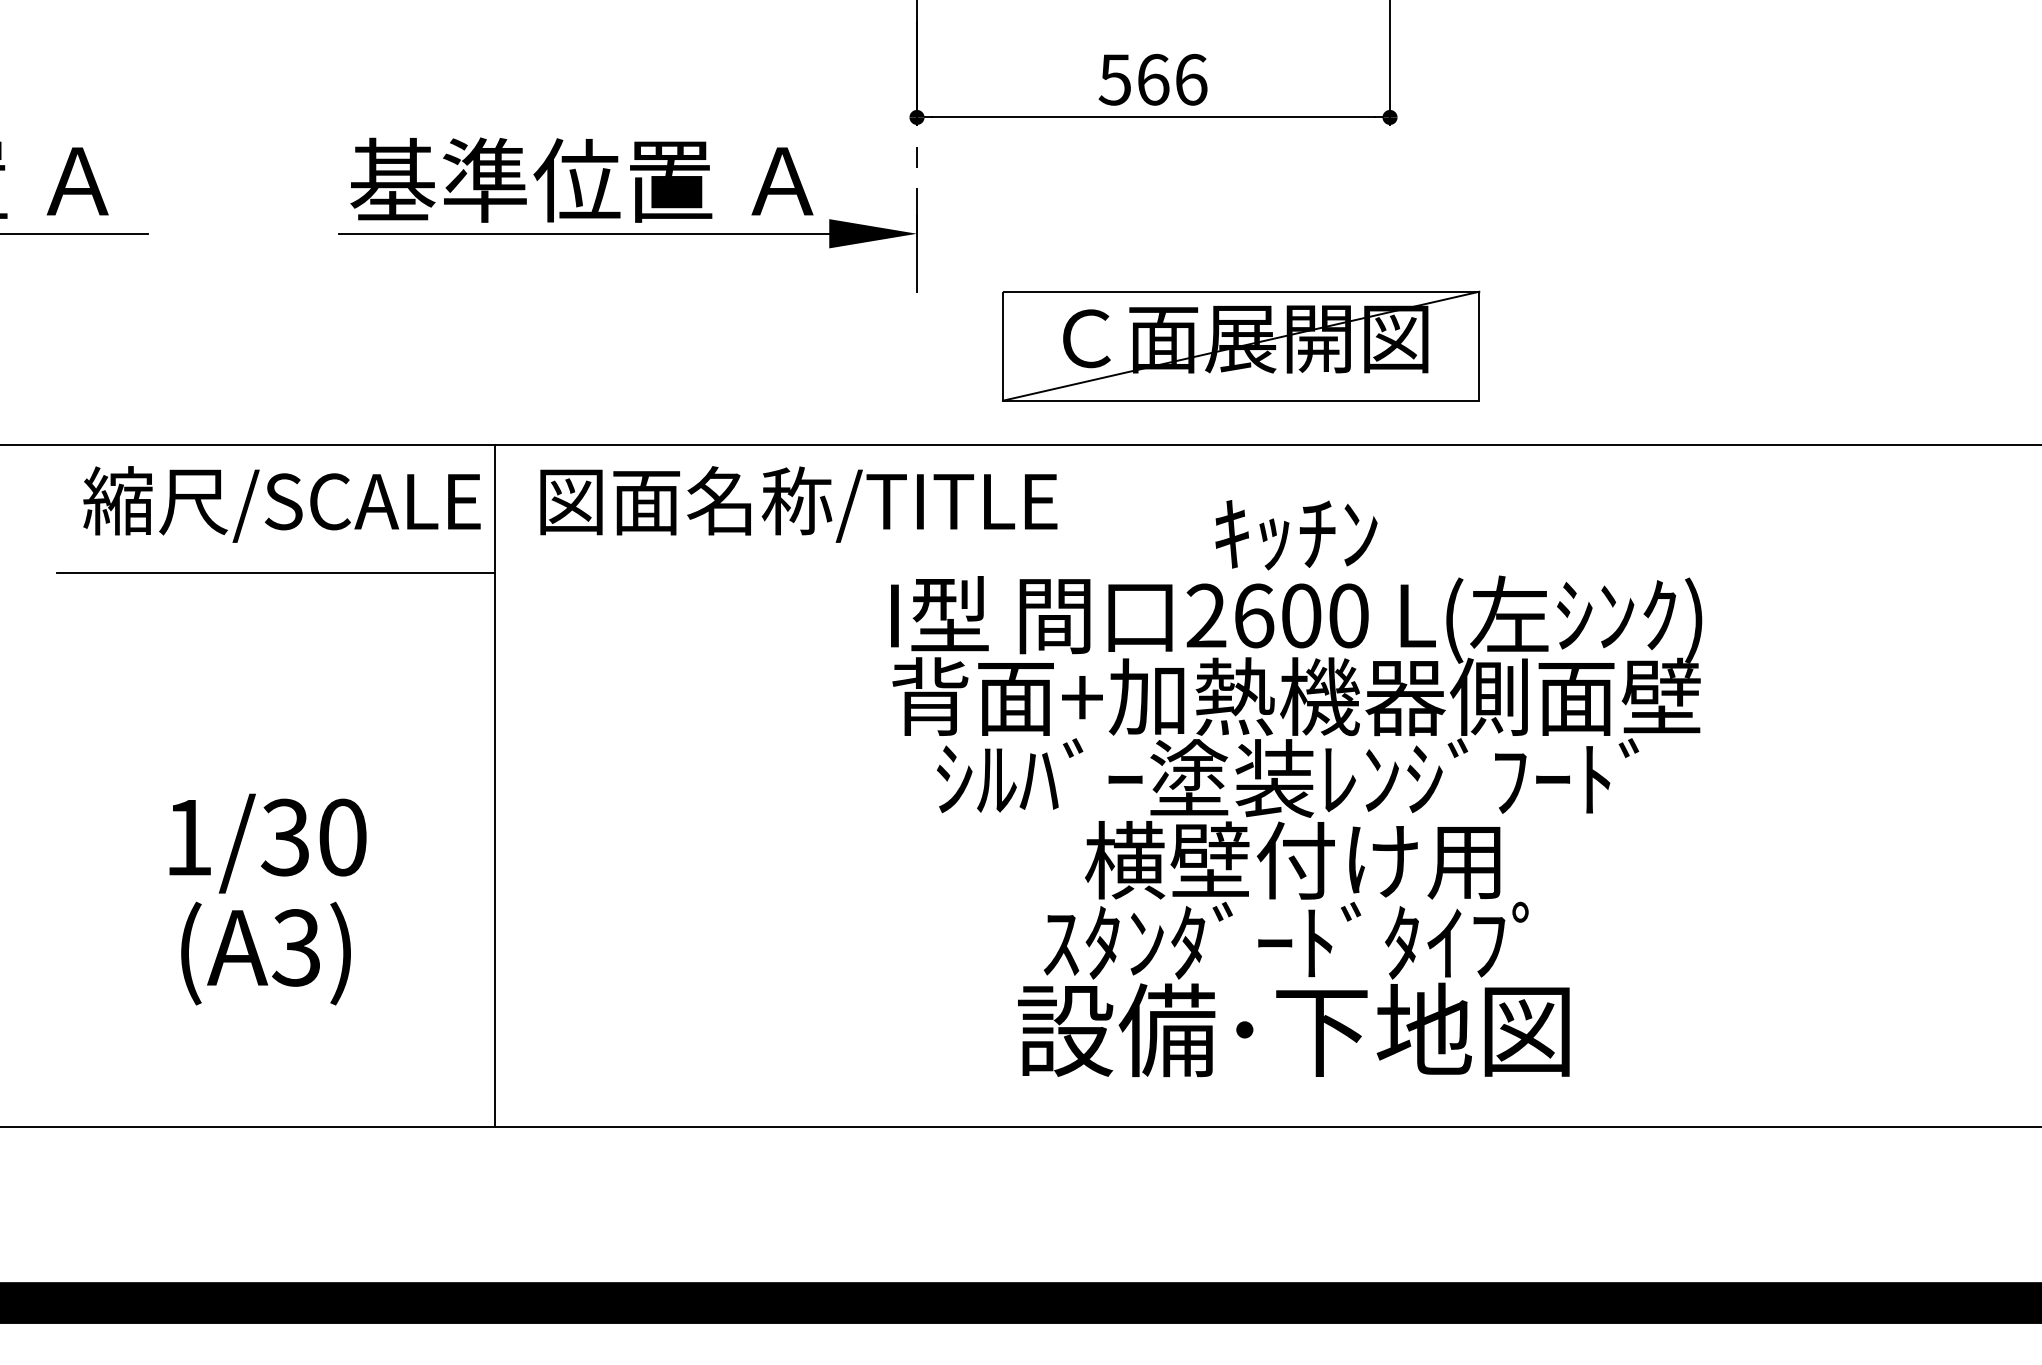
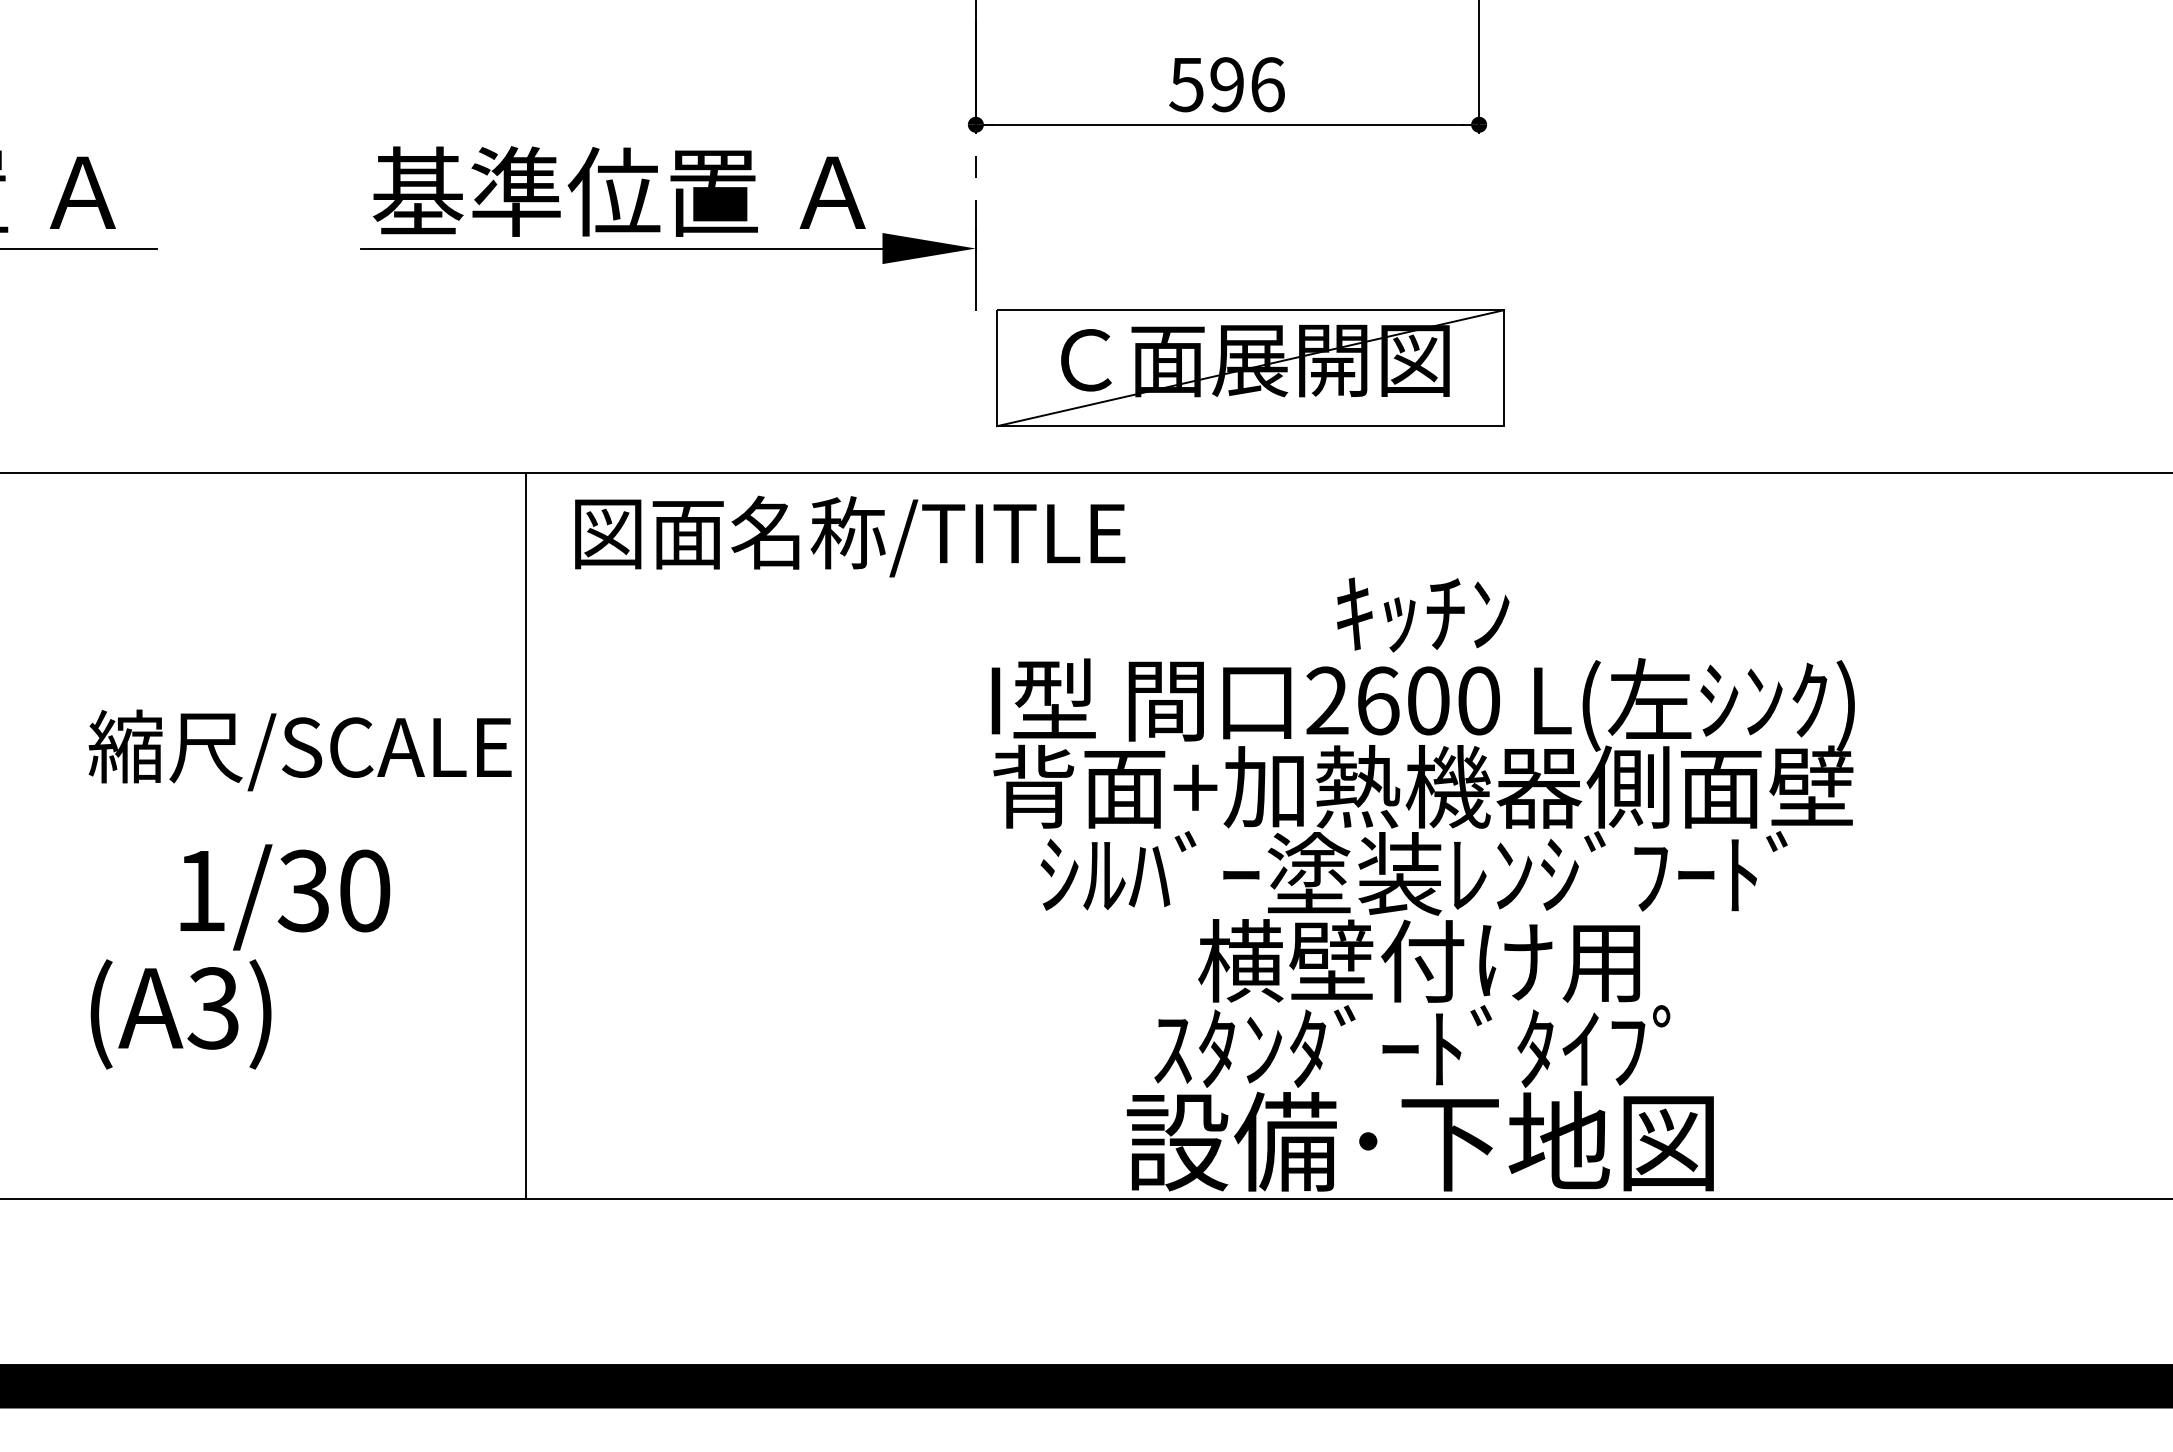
text: (1153, 79) -> (1227, 84), 566 -> 596
part: (1241, 345) -> (1250, 367), moved
text: (281, 504) -> (299, 750), moved
line: (275, 573) -> (293, 610), removed
text: (1296, 788) -> (1423, 884), moved
text: (265, 953) -> (180, 1014), moved

